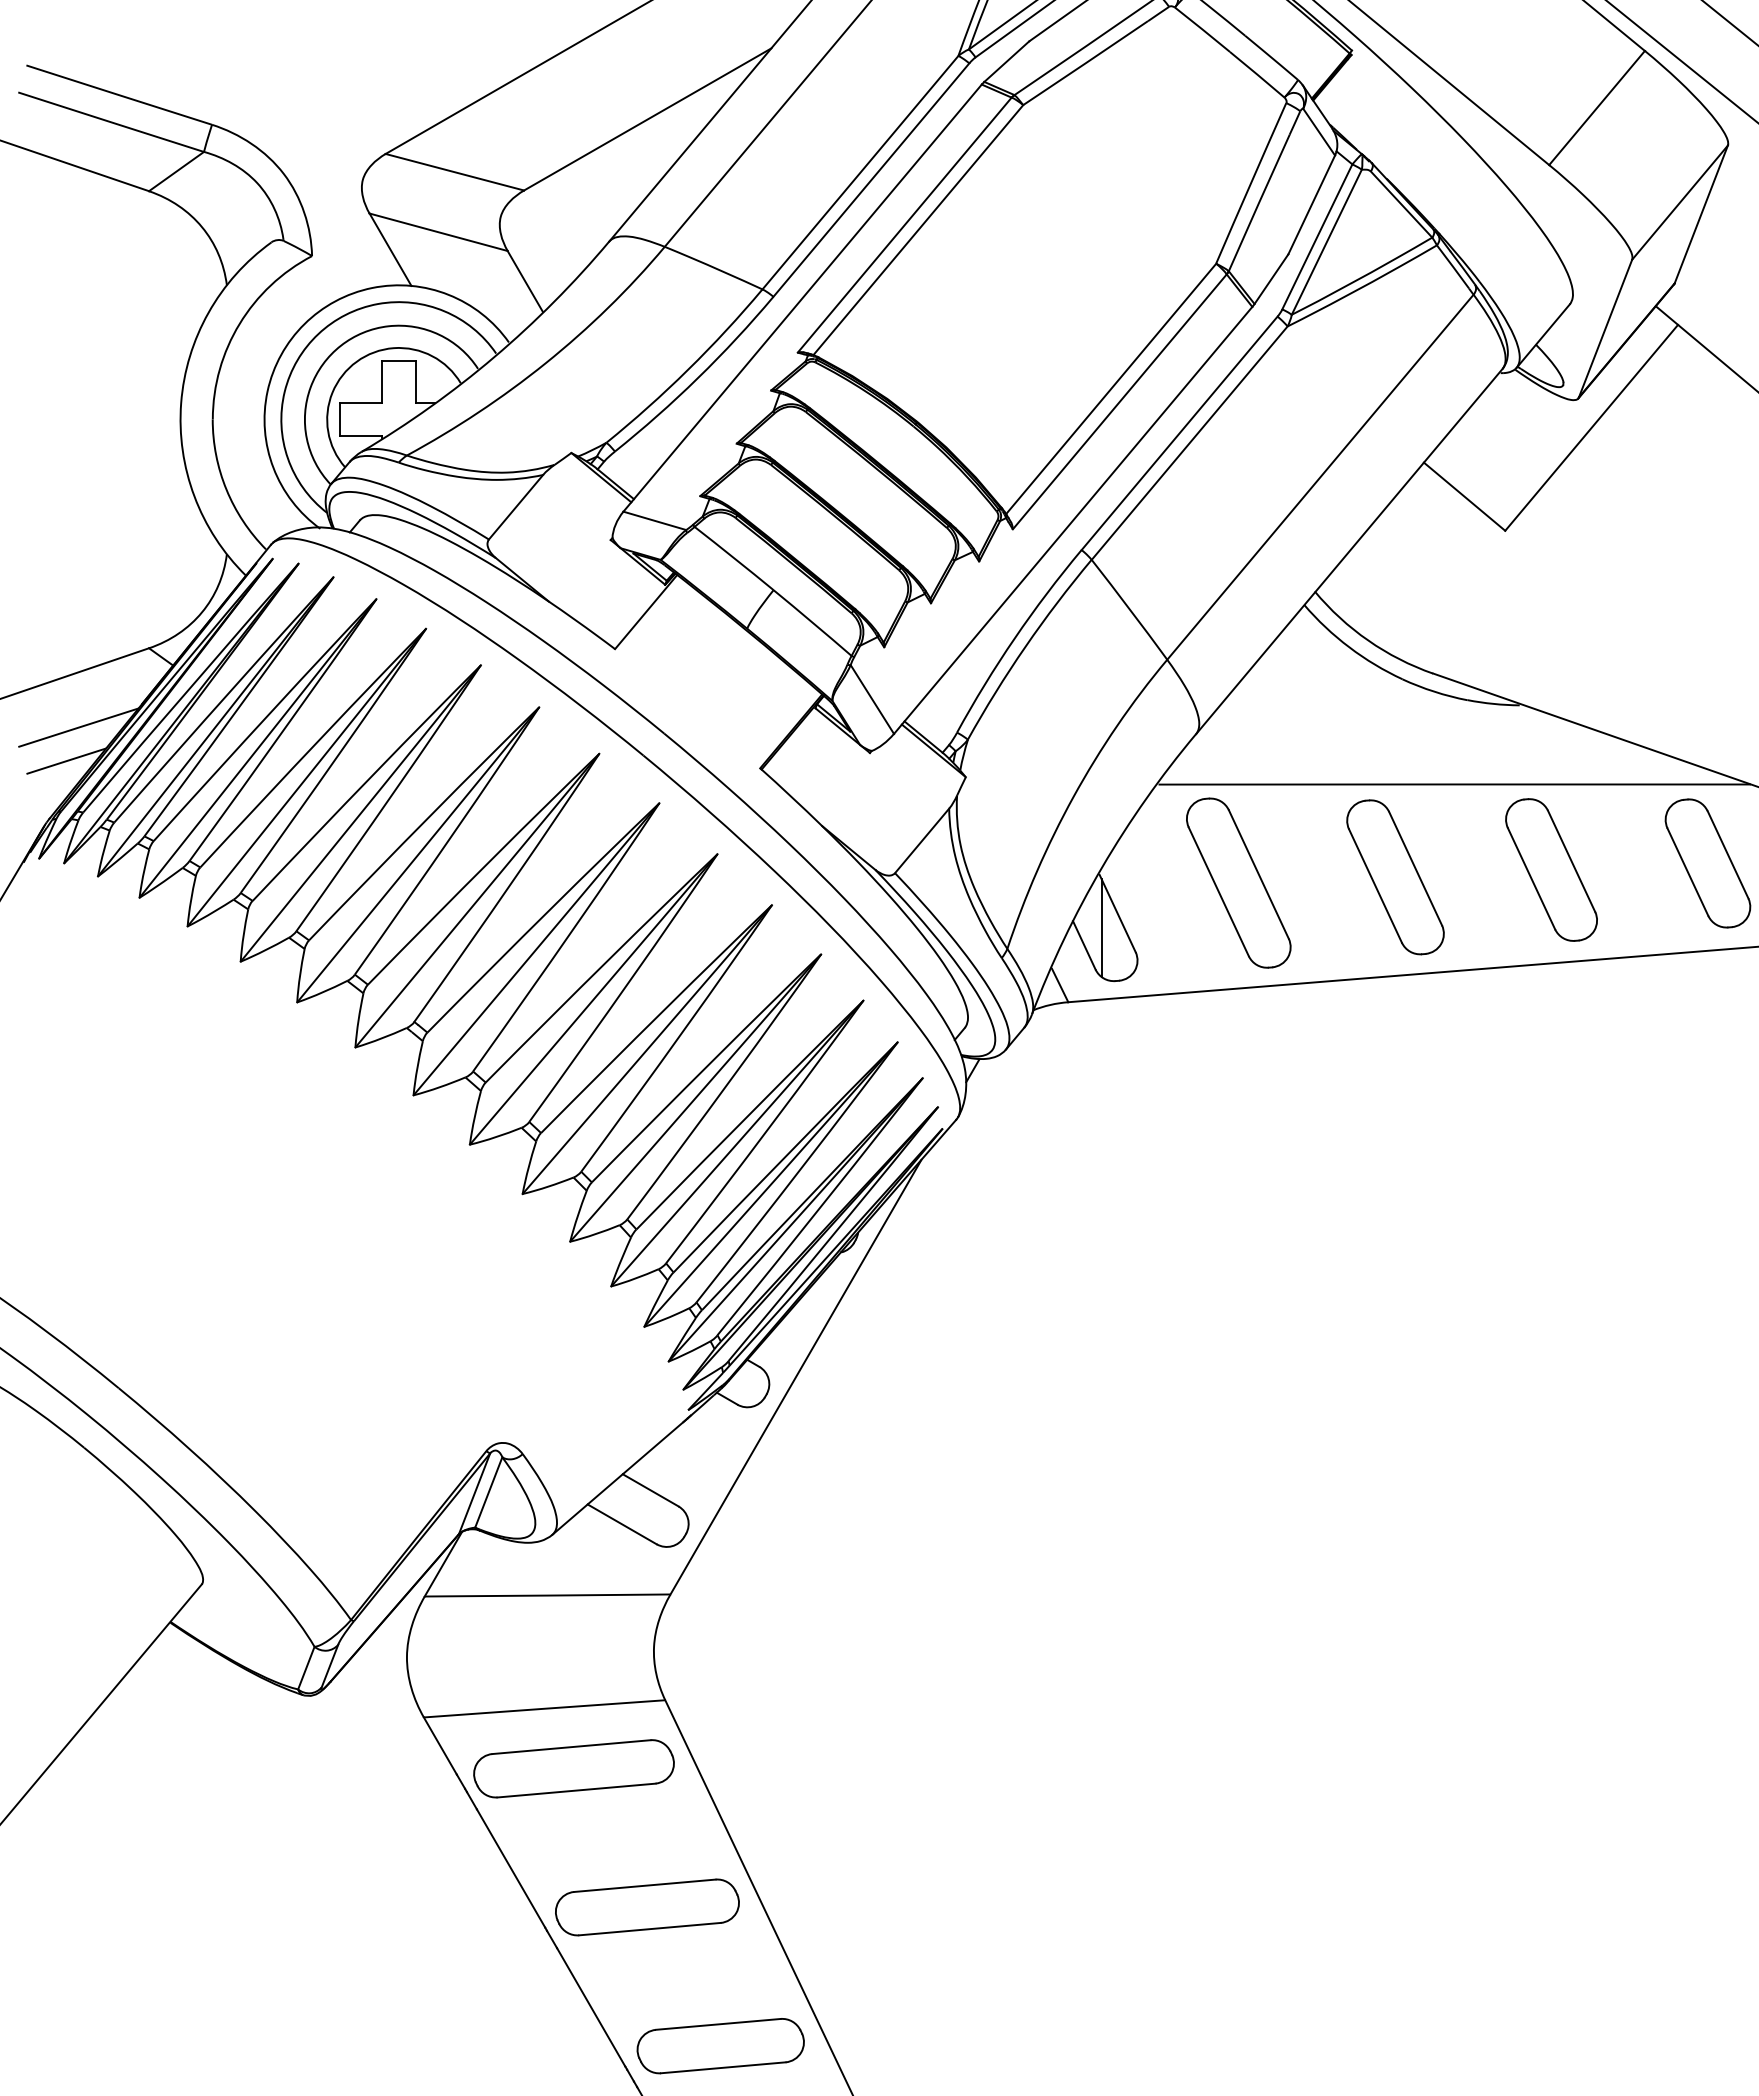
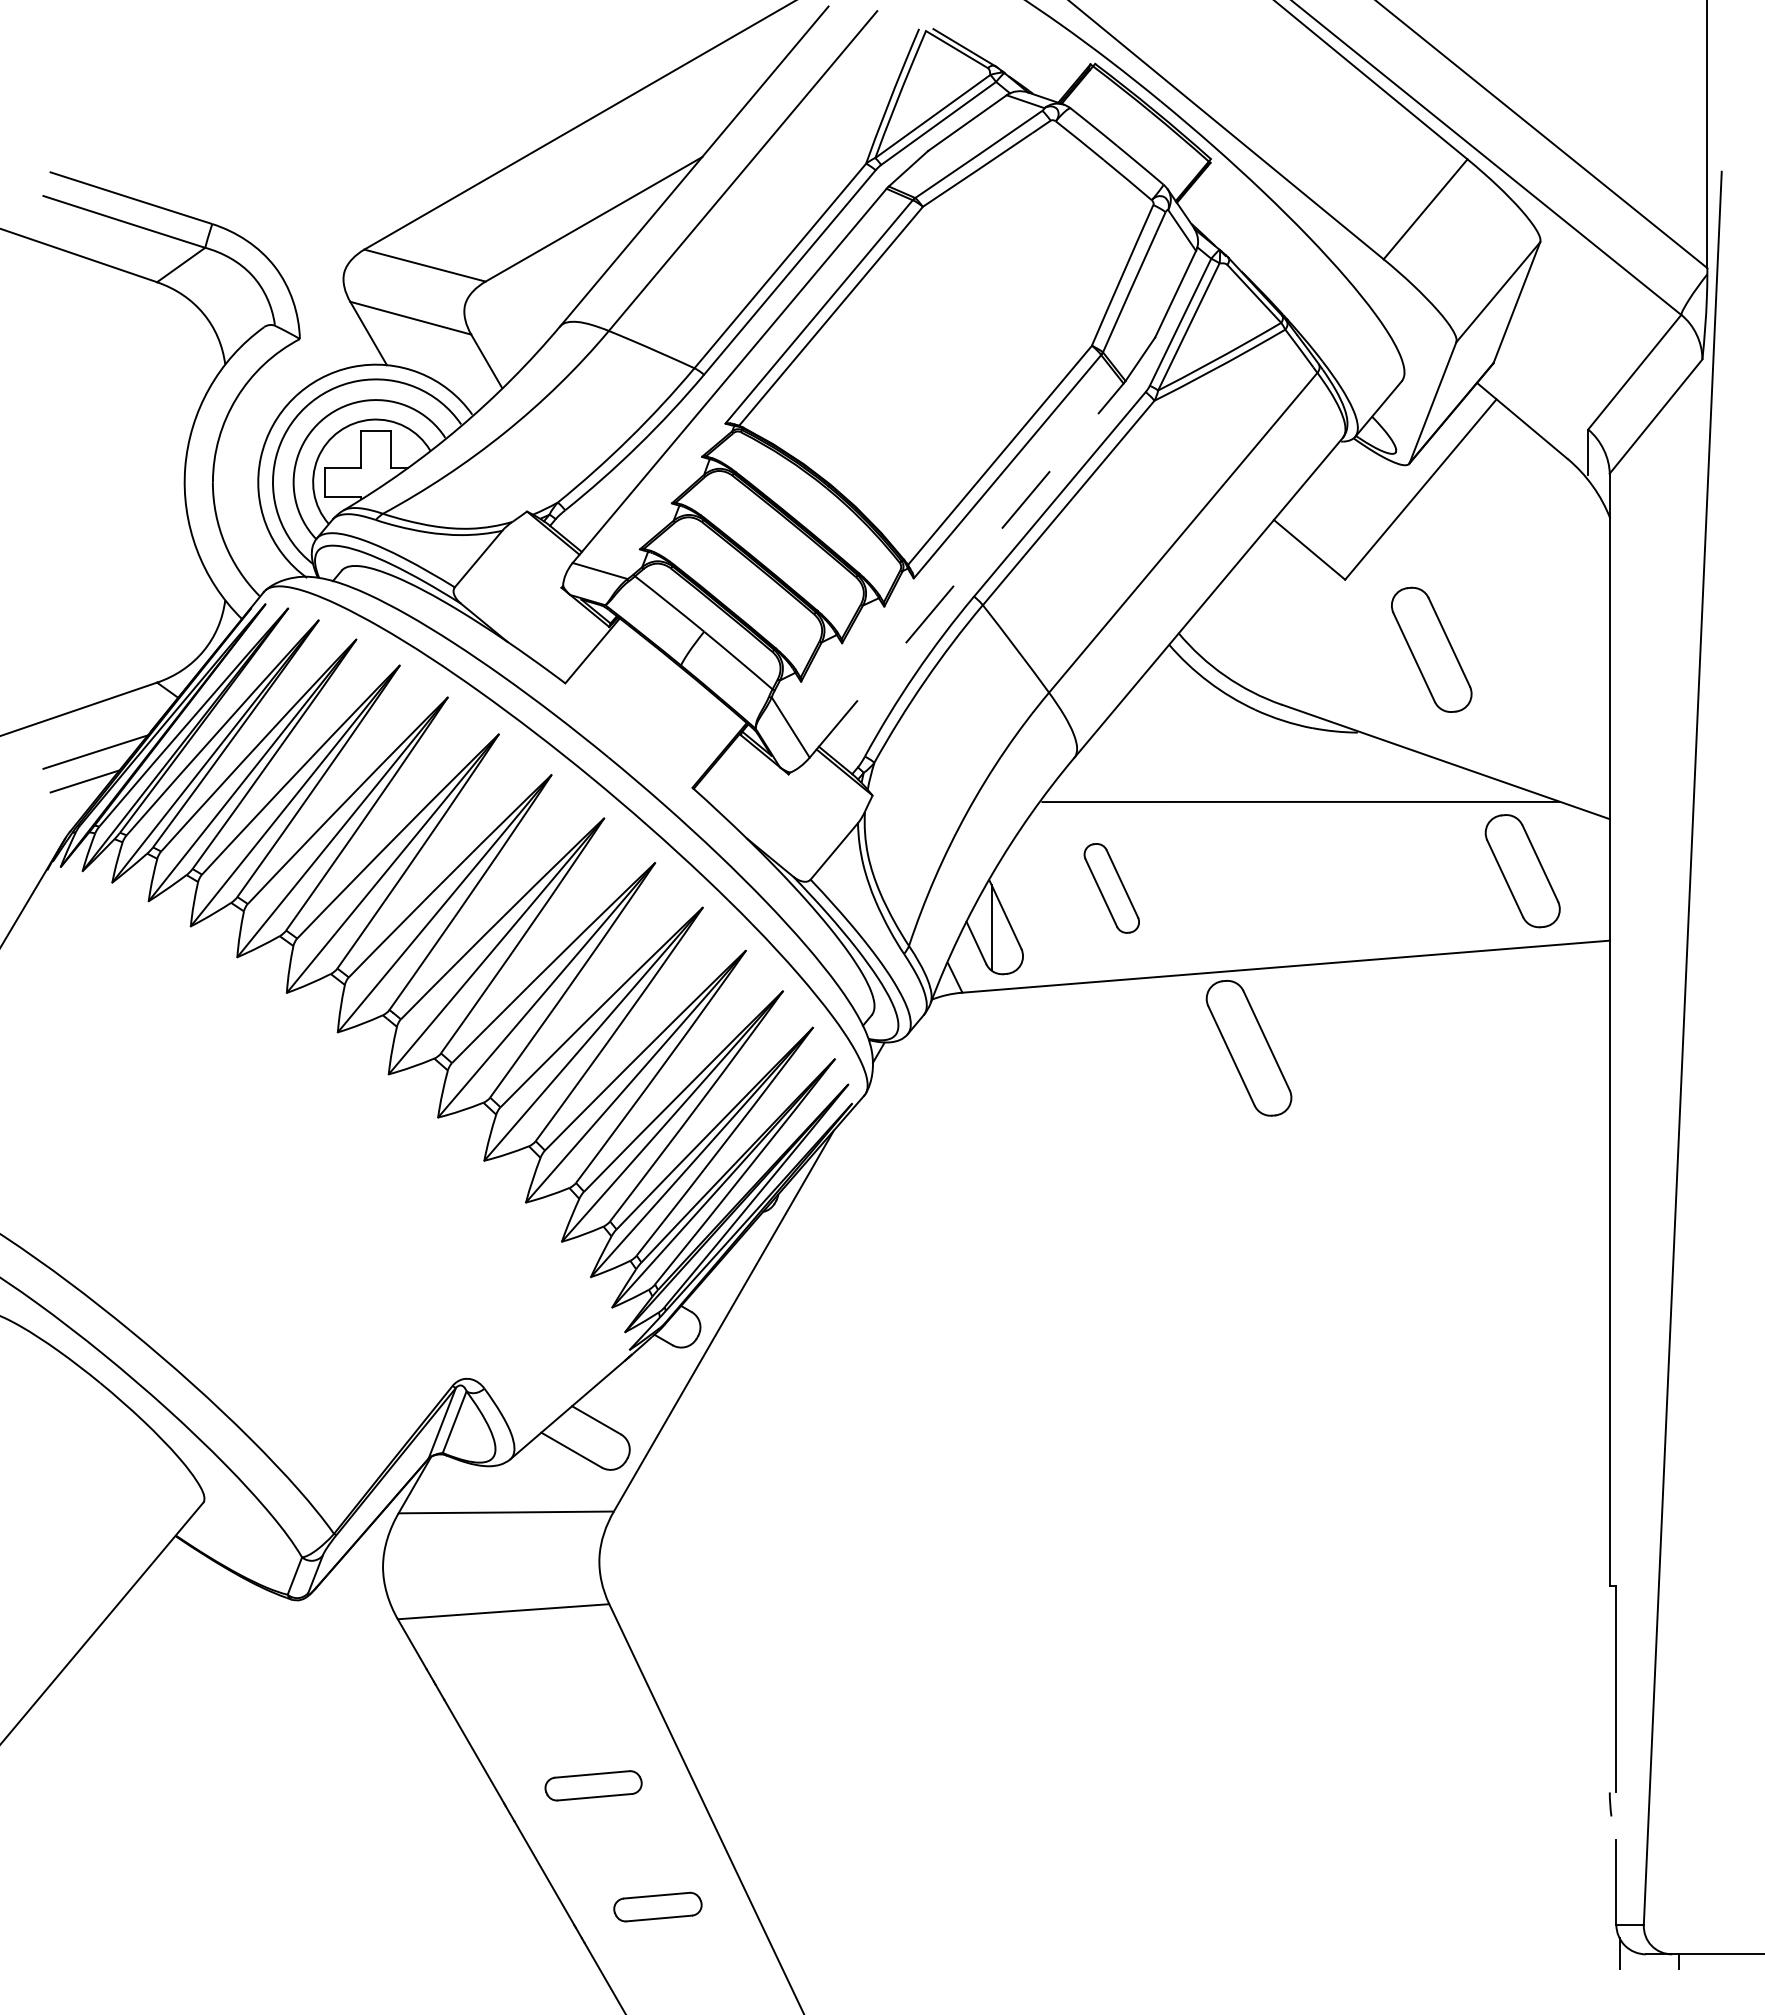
line: (1074, 520) -> (967, 570), solid -> dashed
part: (1551, 869) -> (1431, 649), moved
part: (1394, 877) -> (1248, 1048), moved
part: (1238, 883) -> (1111, 888), size x0.6
part: (574, 1769) -> (529, 1664), removed
part: (647, 1907) -> (593, 1785), size x0.6
part: (720, 2045) -> (657, 1906), size x0.6

